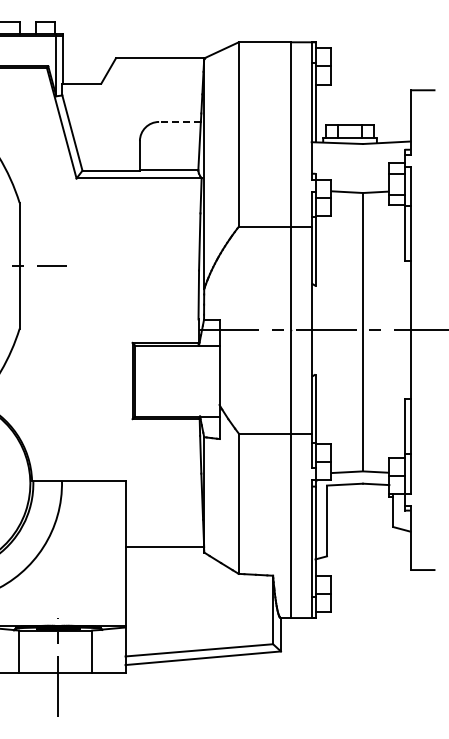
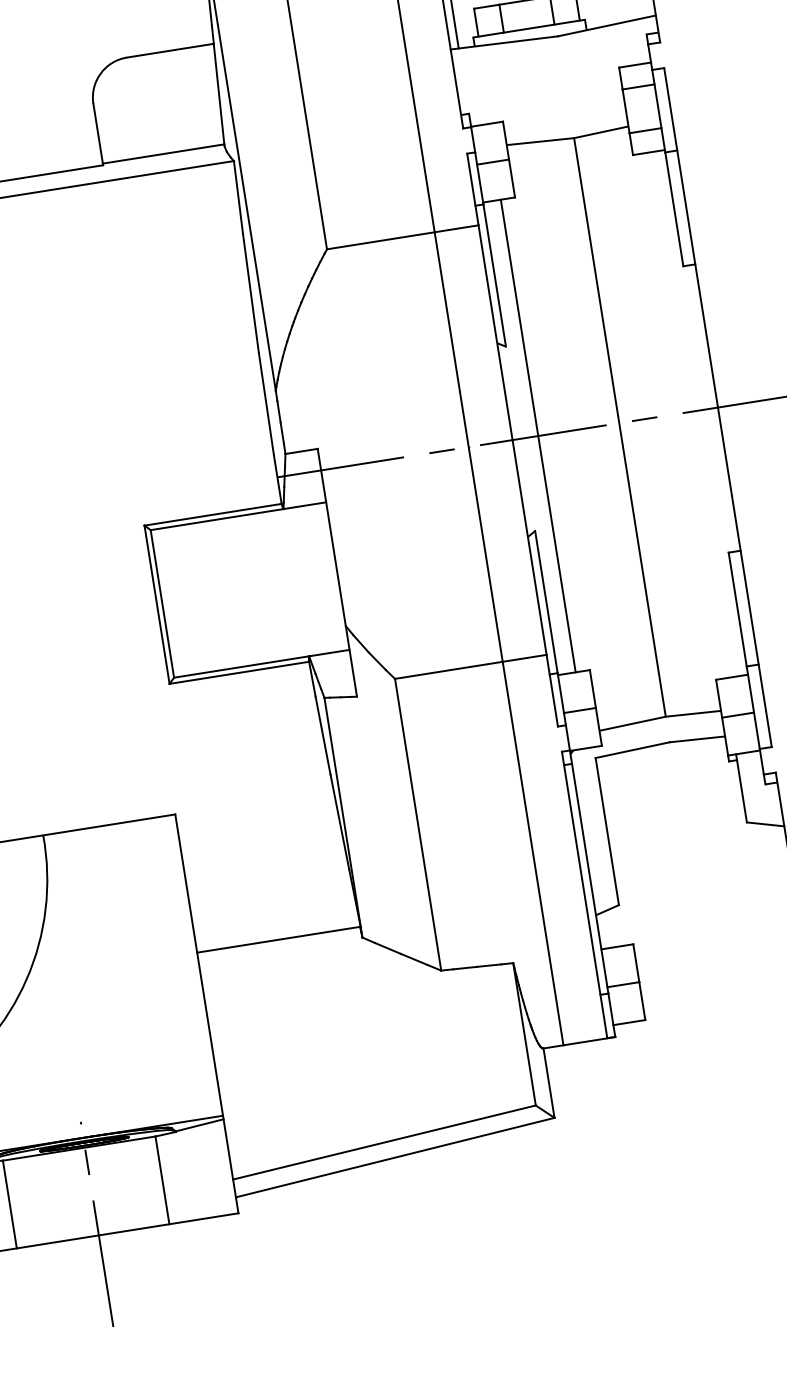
line: (180, 121) -> (171, 49), dashed -> solid
line: (324, 329) -> (539, 434), added

